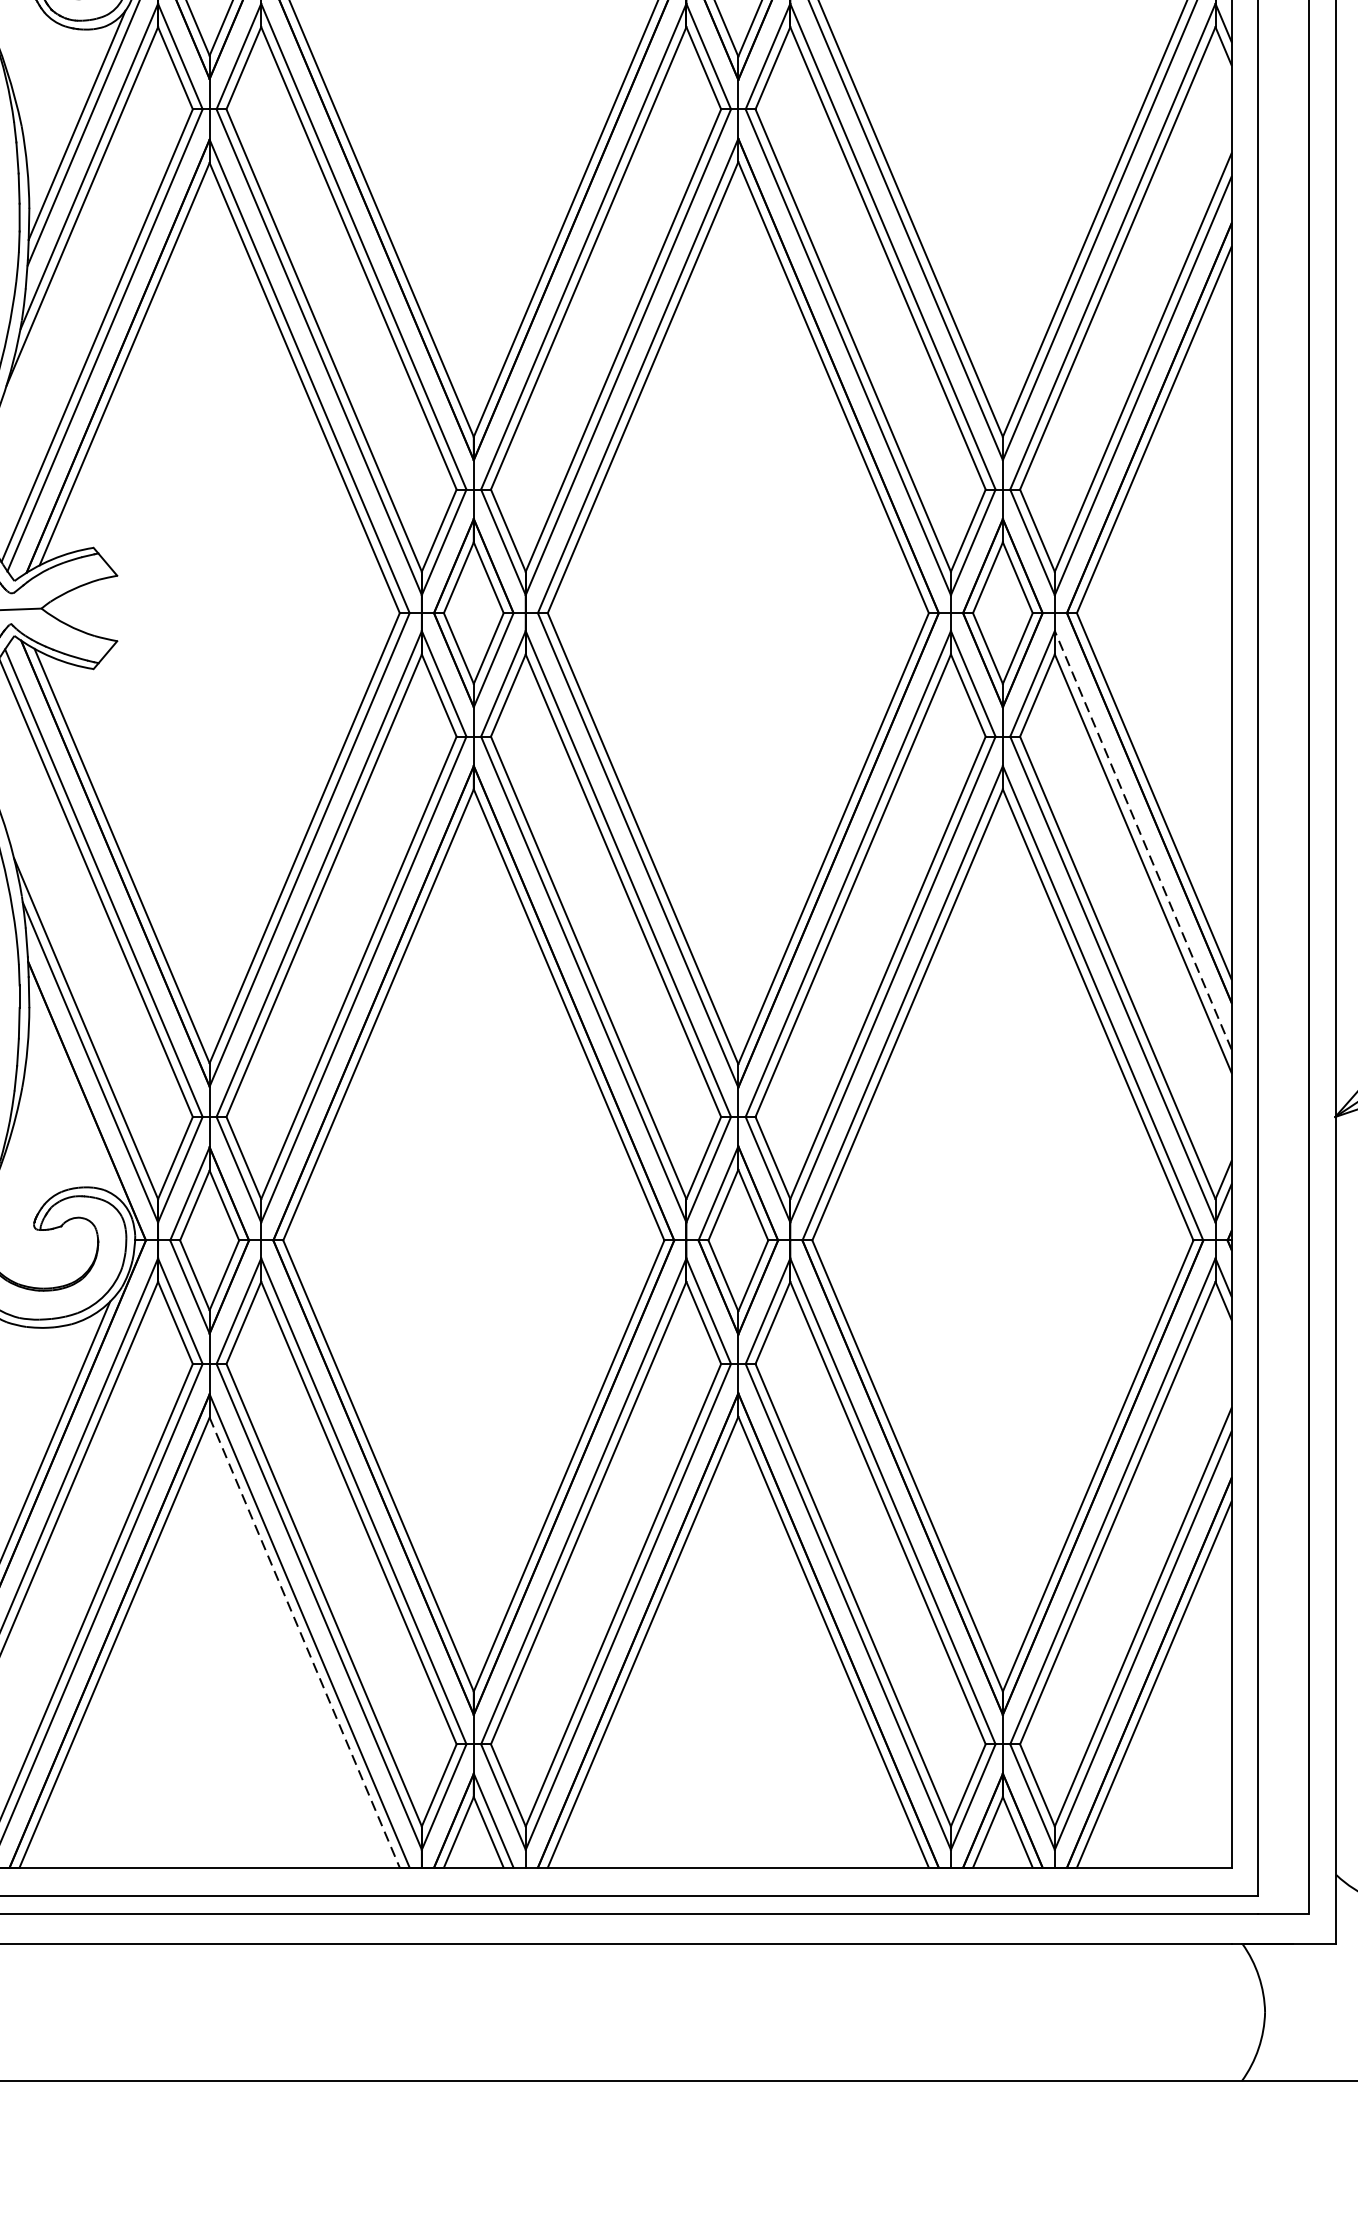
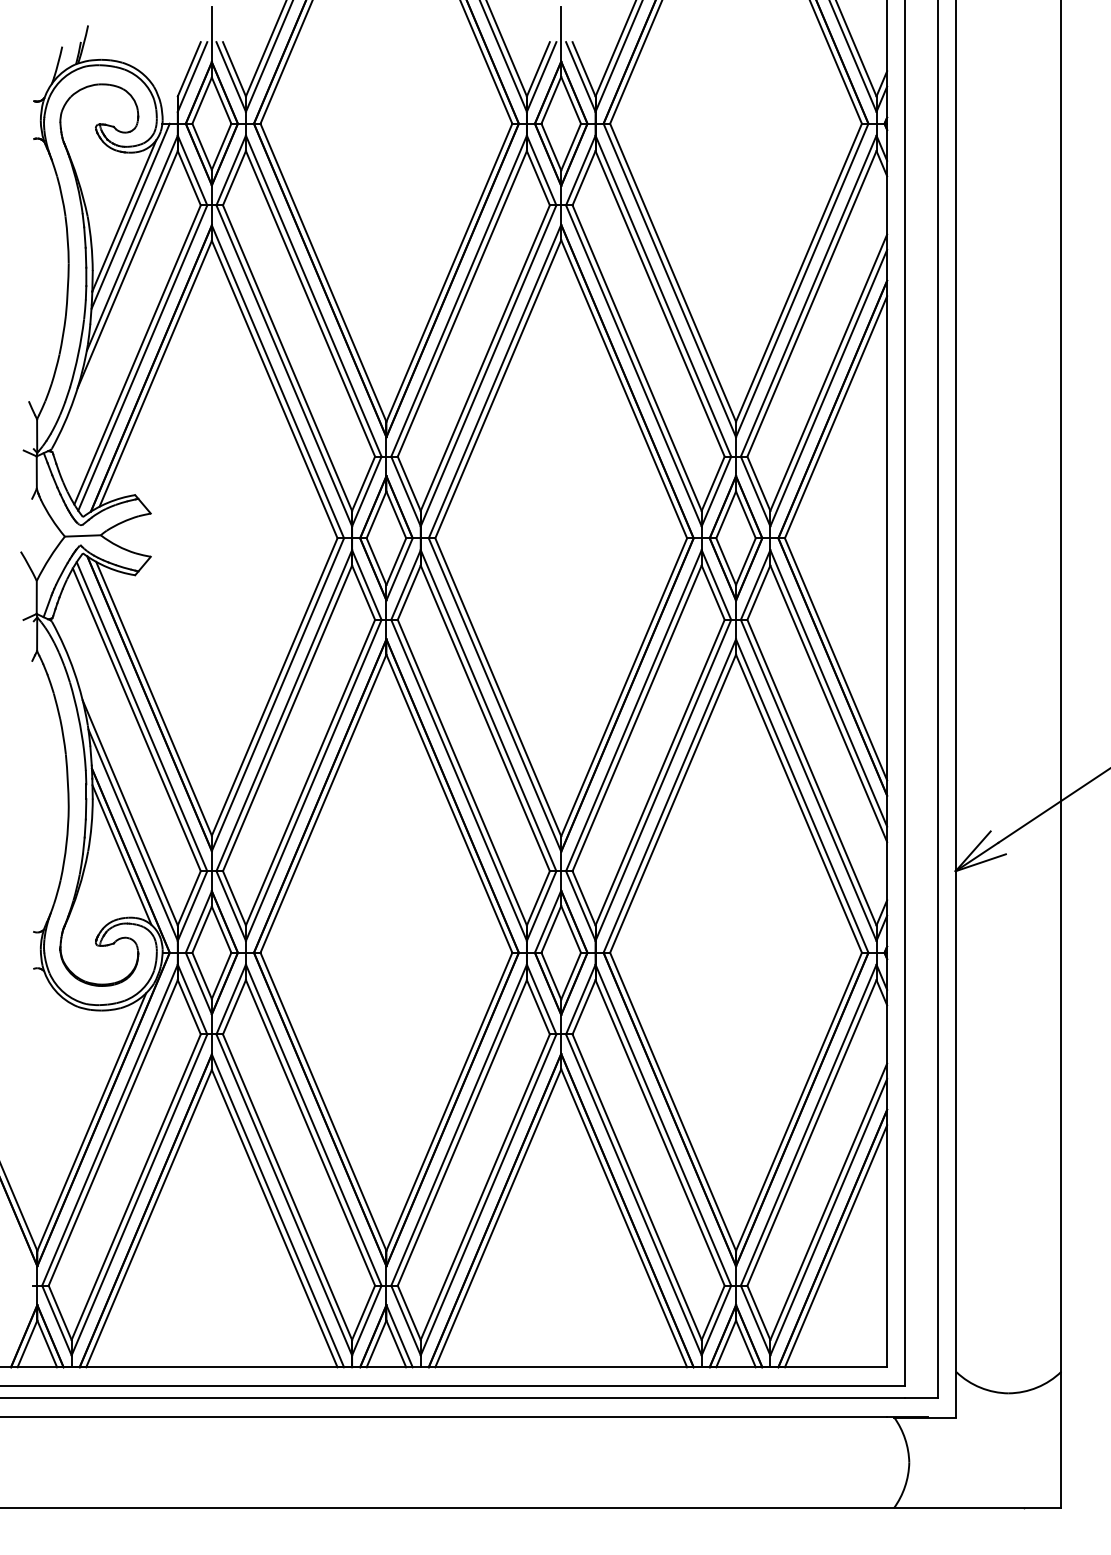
line: (1142, 838) -> (828, 687), dashed -> solid
line: (72, 1093) -> (121, 855), added
line: (304, 1644) -> (274, 1219), dashed -> solid

